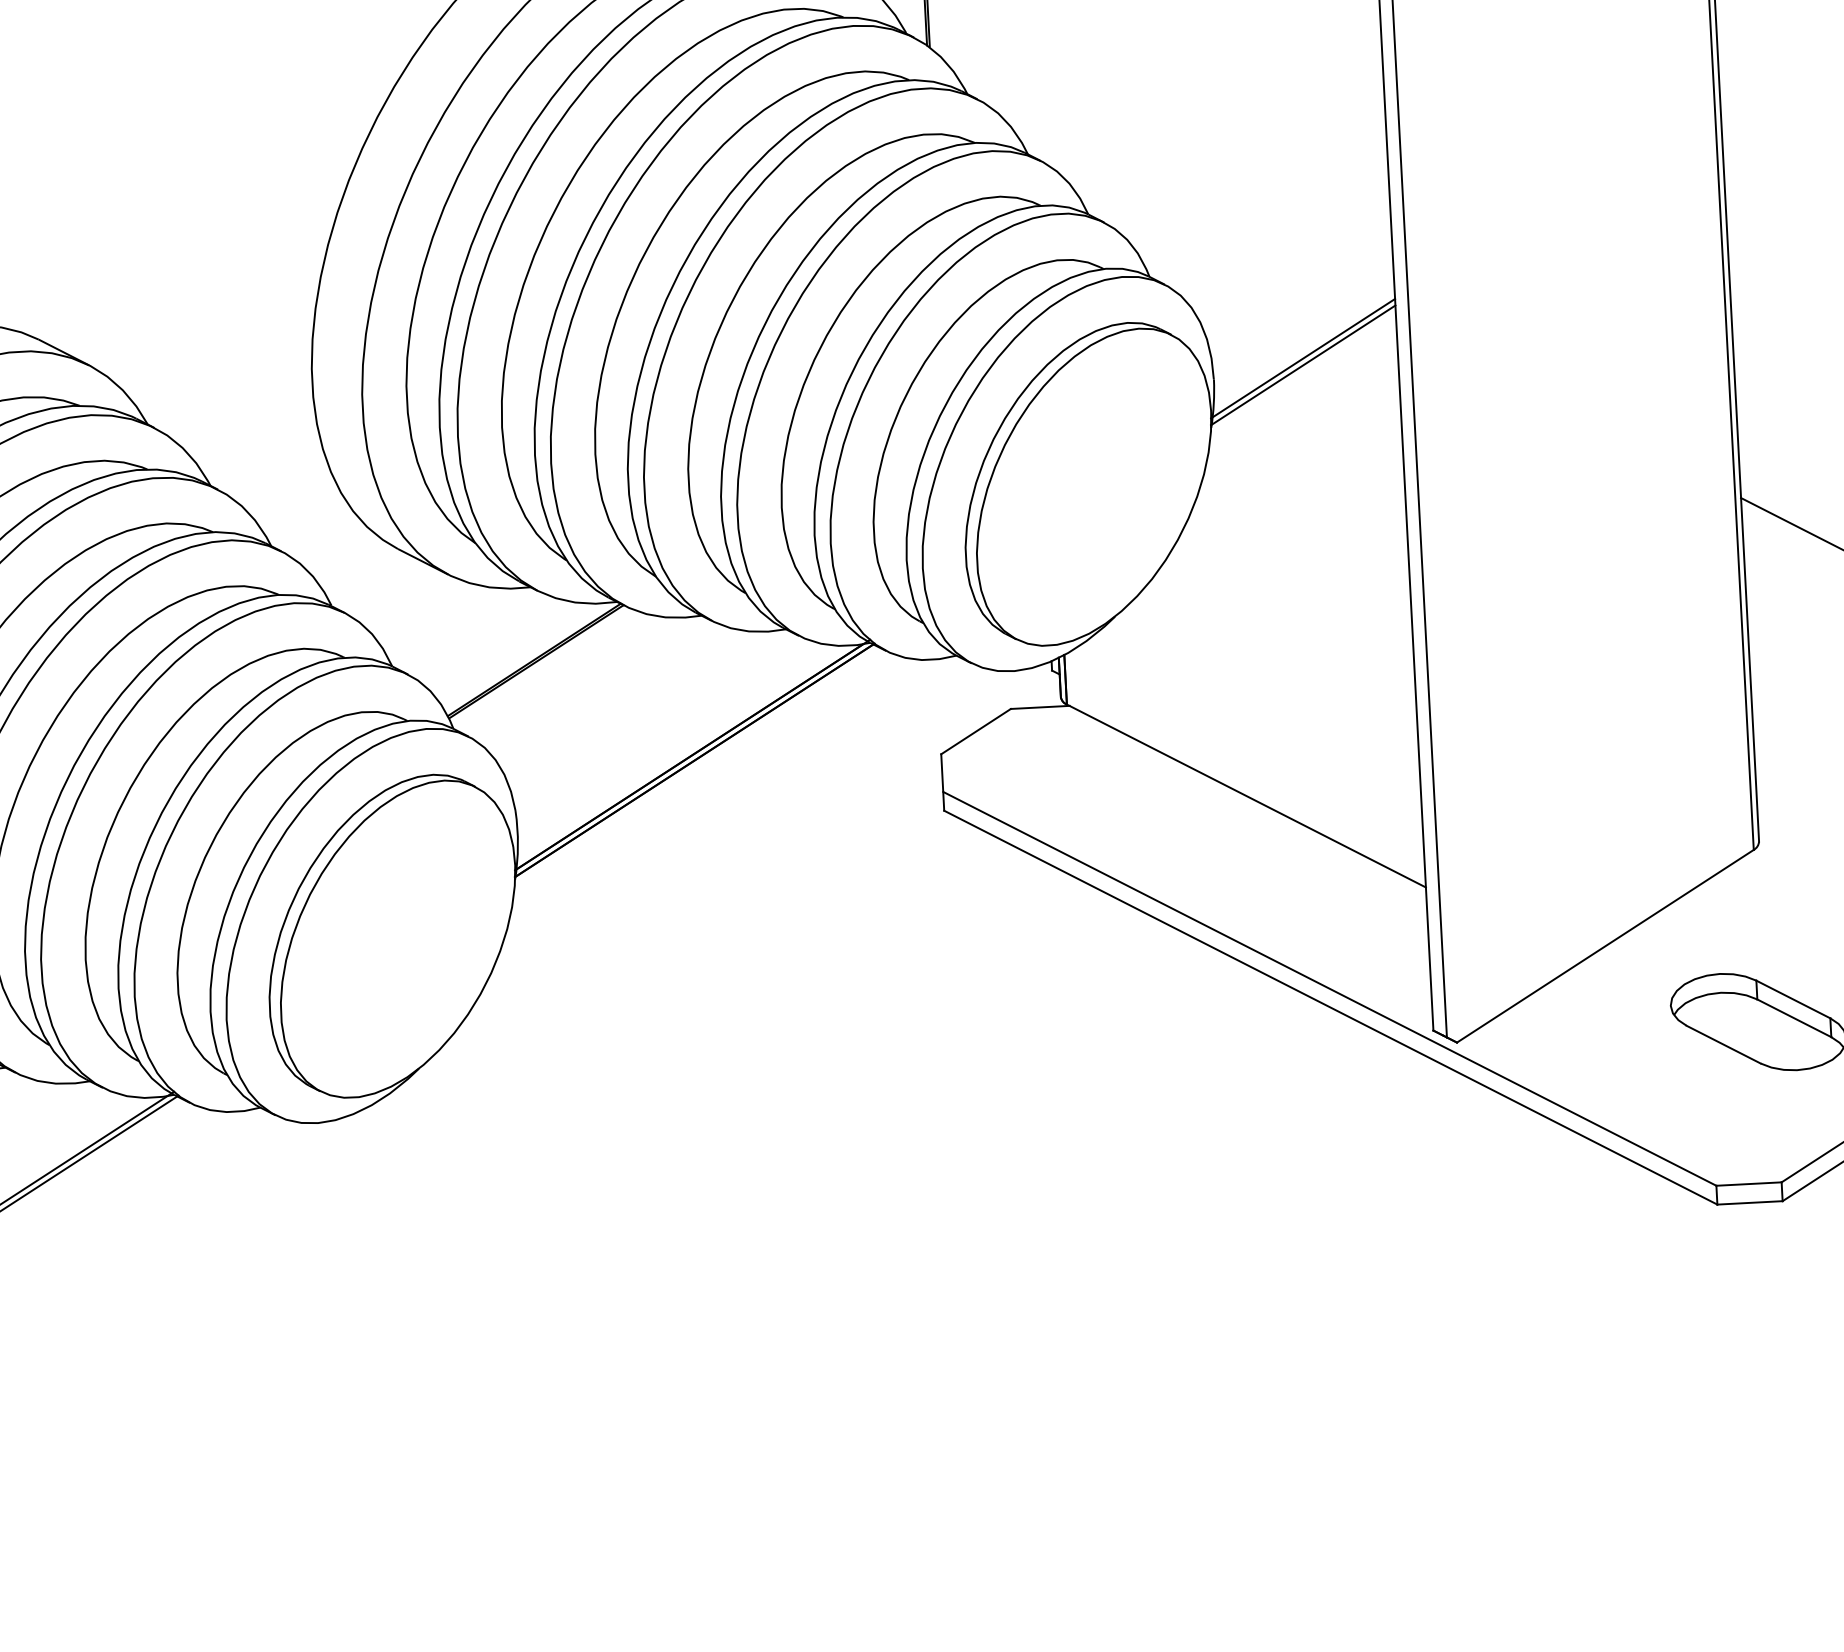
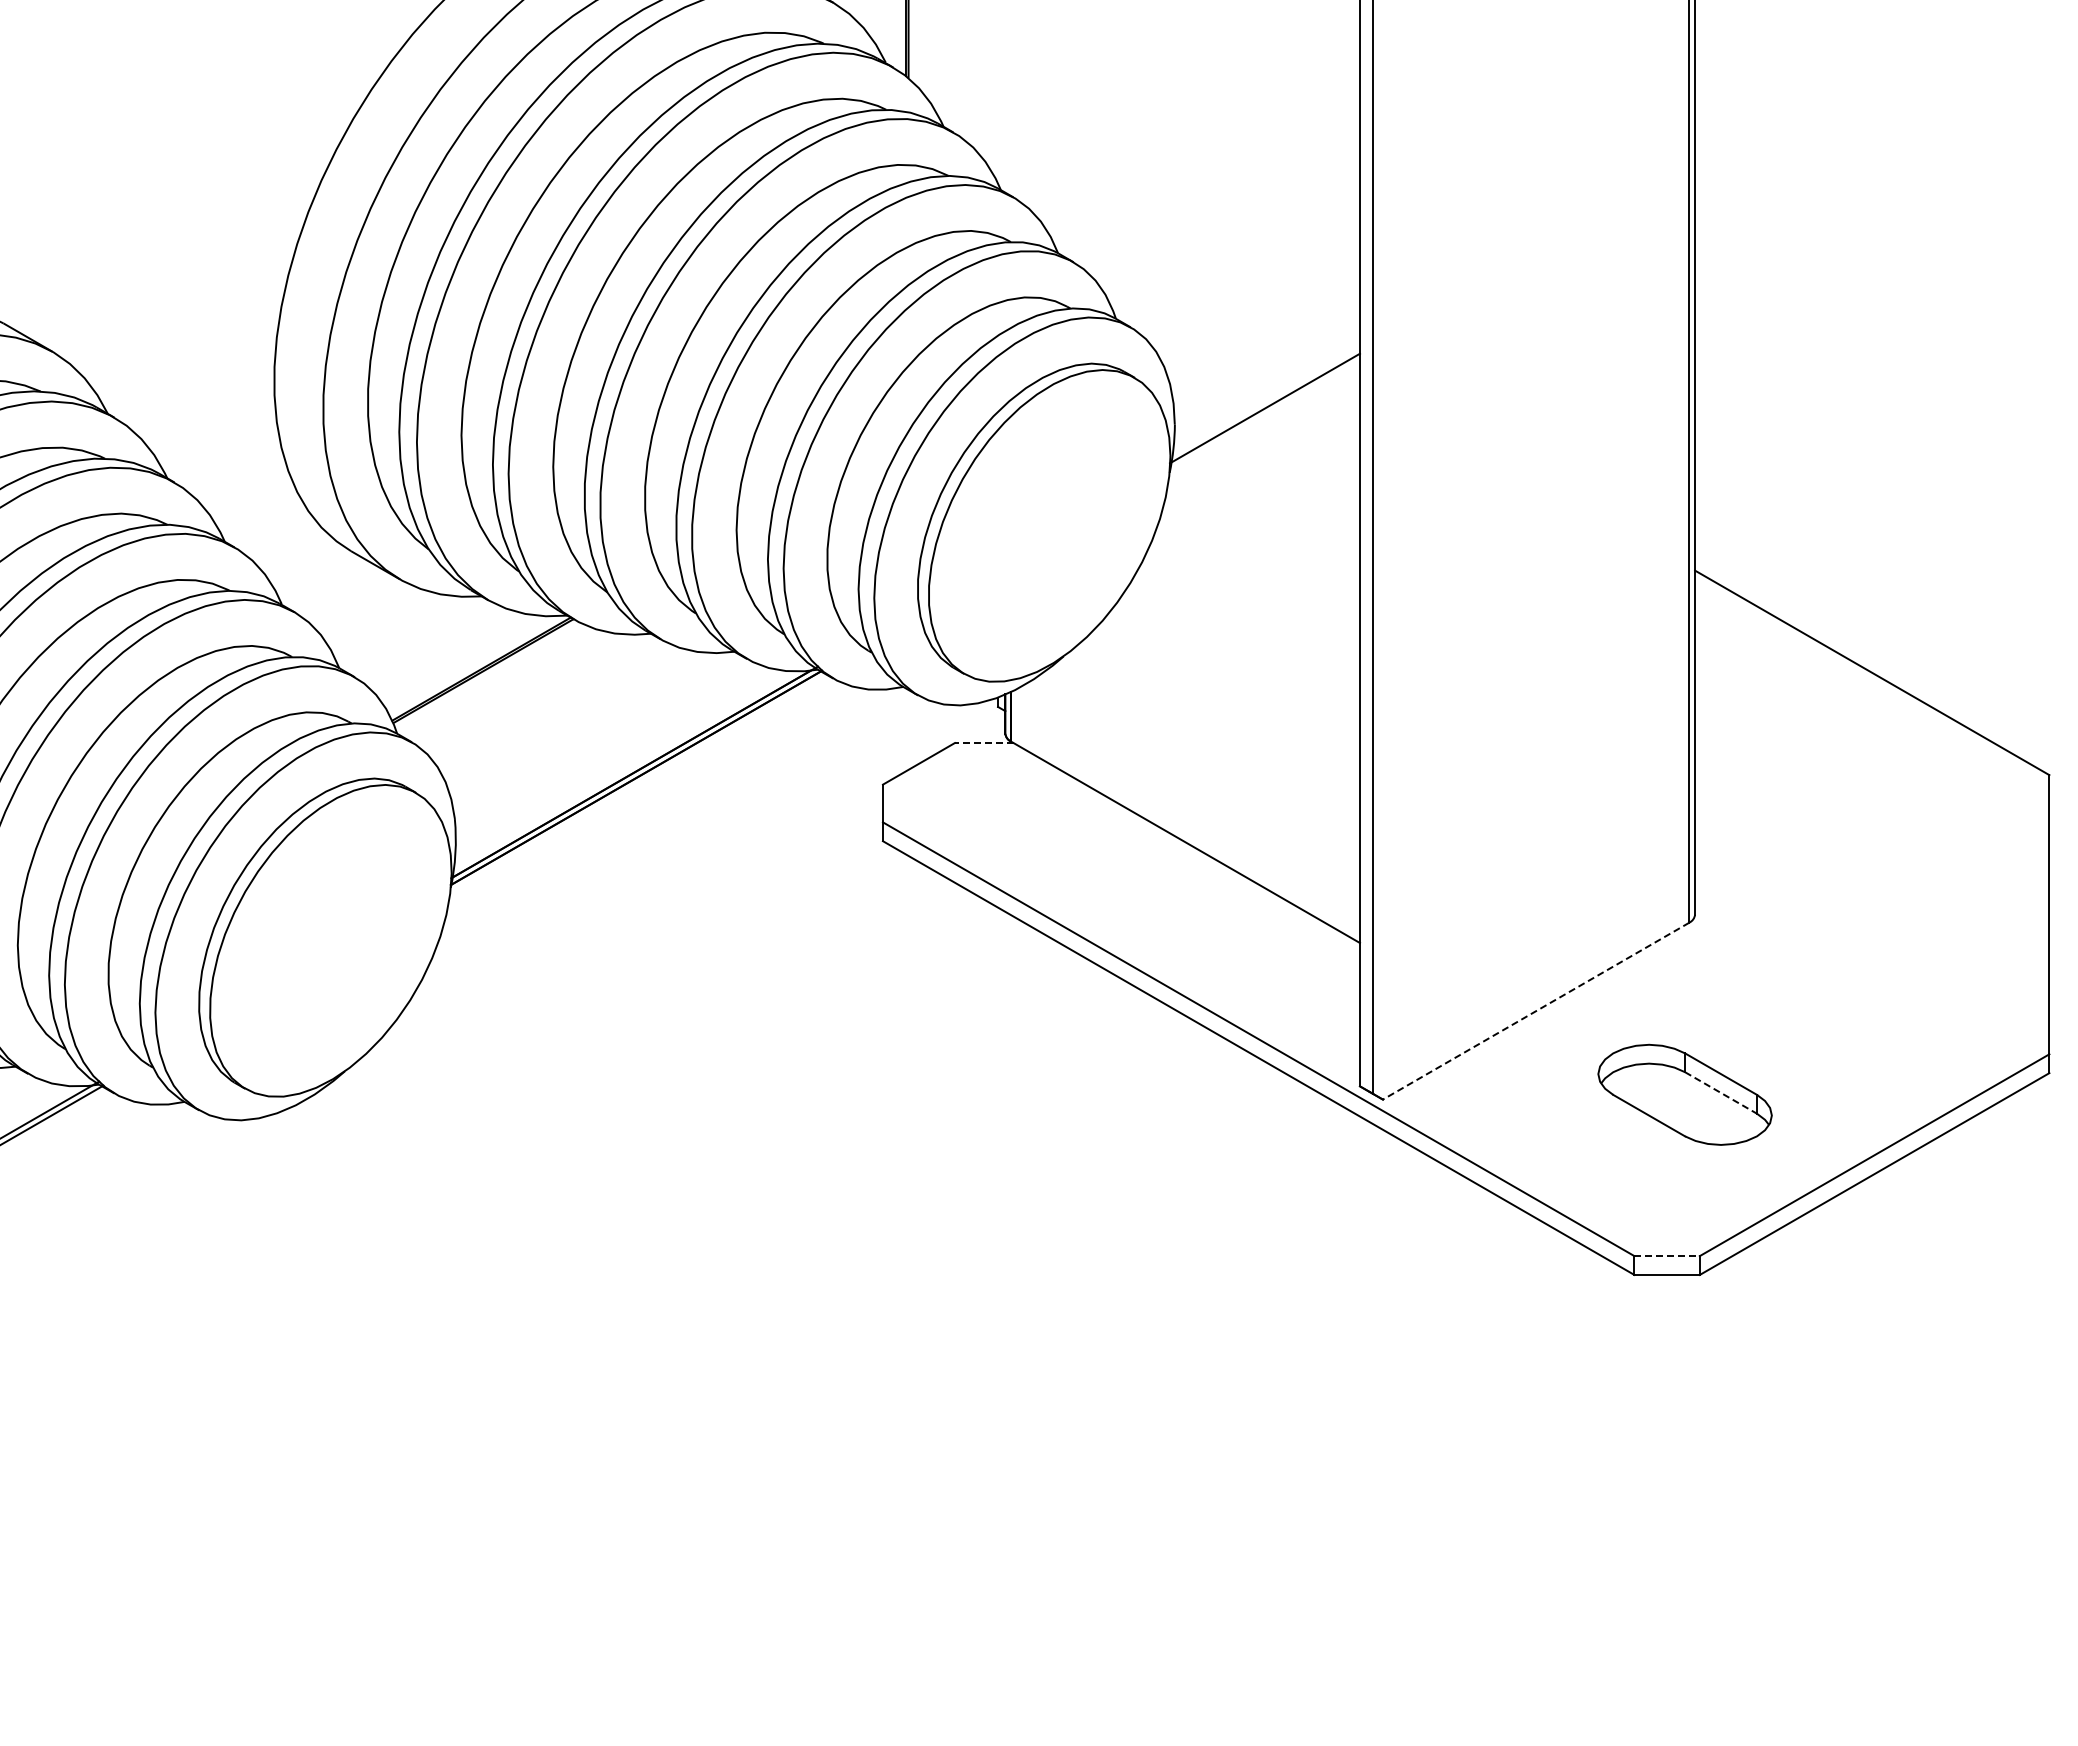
line: (1302, 365) -> (1264, 415), removed
line: (1039, 707) -> (983, 743), solid -> dashed
line: (1605, 946) -> (1536, 1011), solid -> dashed
line: (1794, 1017) -> (1721, 1092), solid -> dashed
line: (1749, 1184) -> (1667, 1256), solid -> dashed

